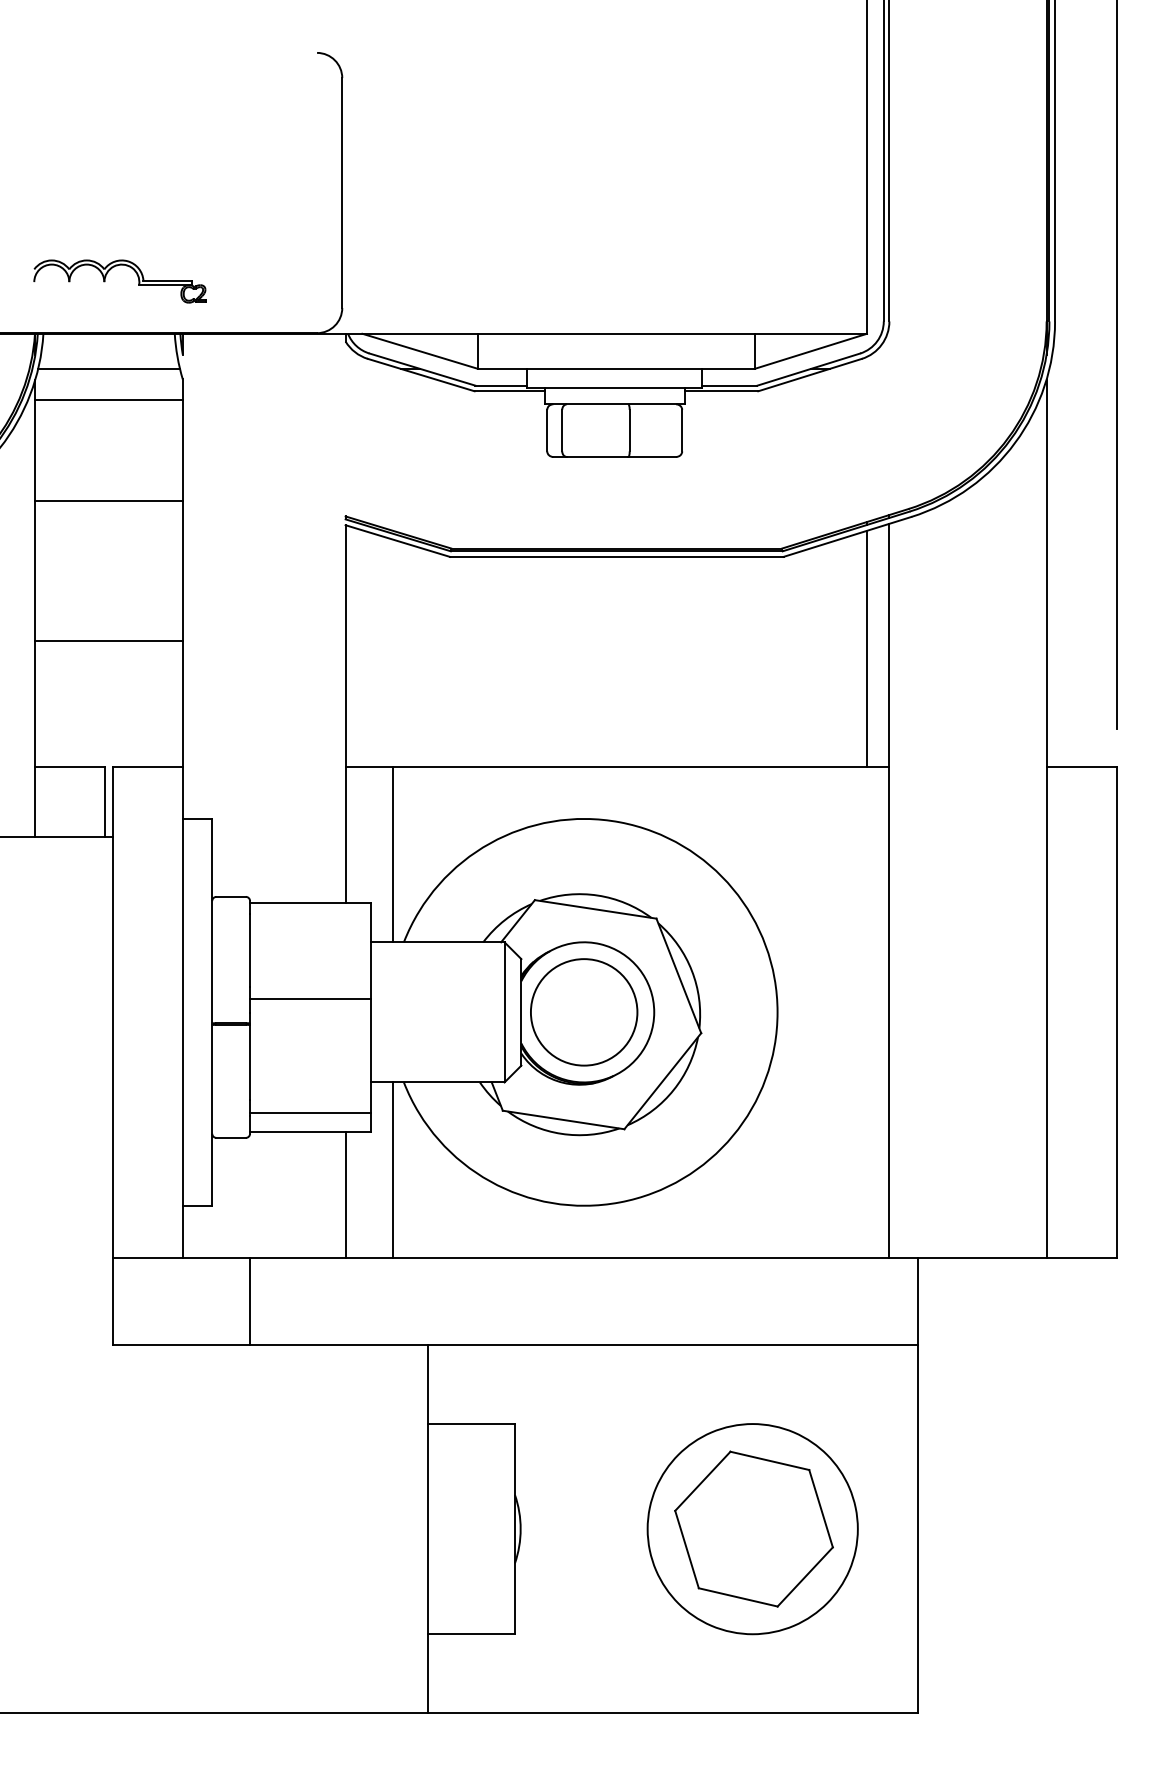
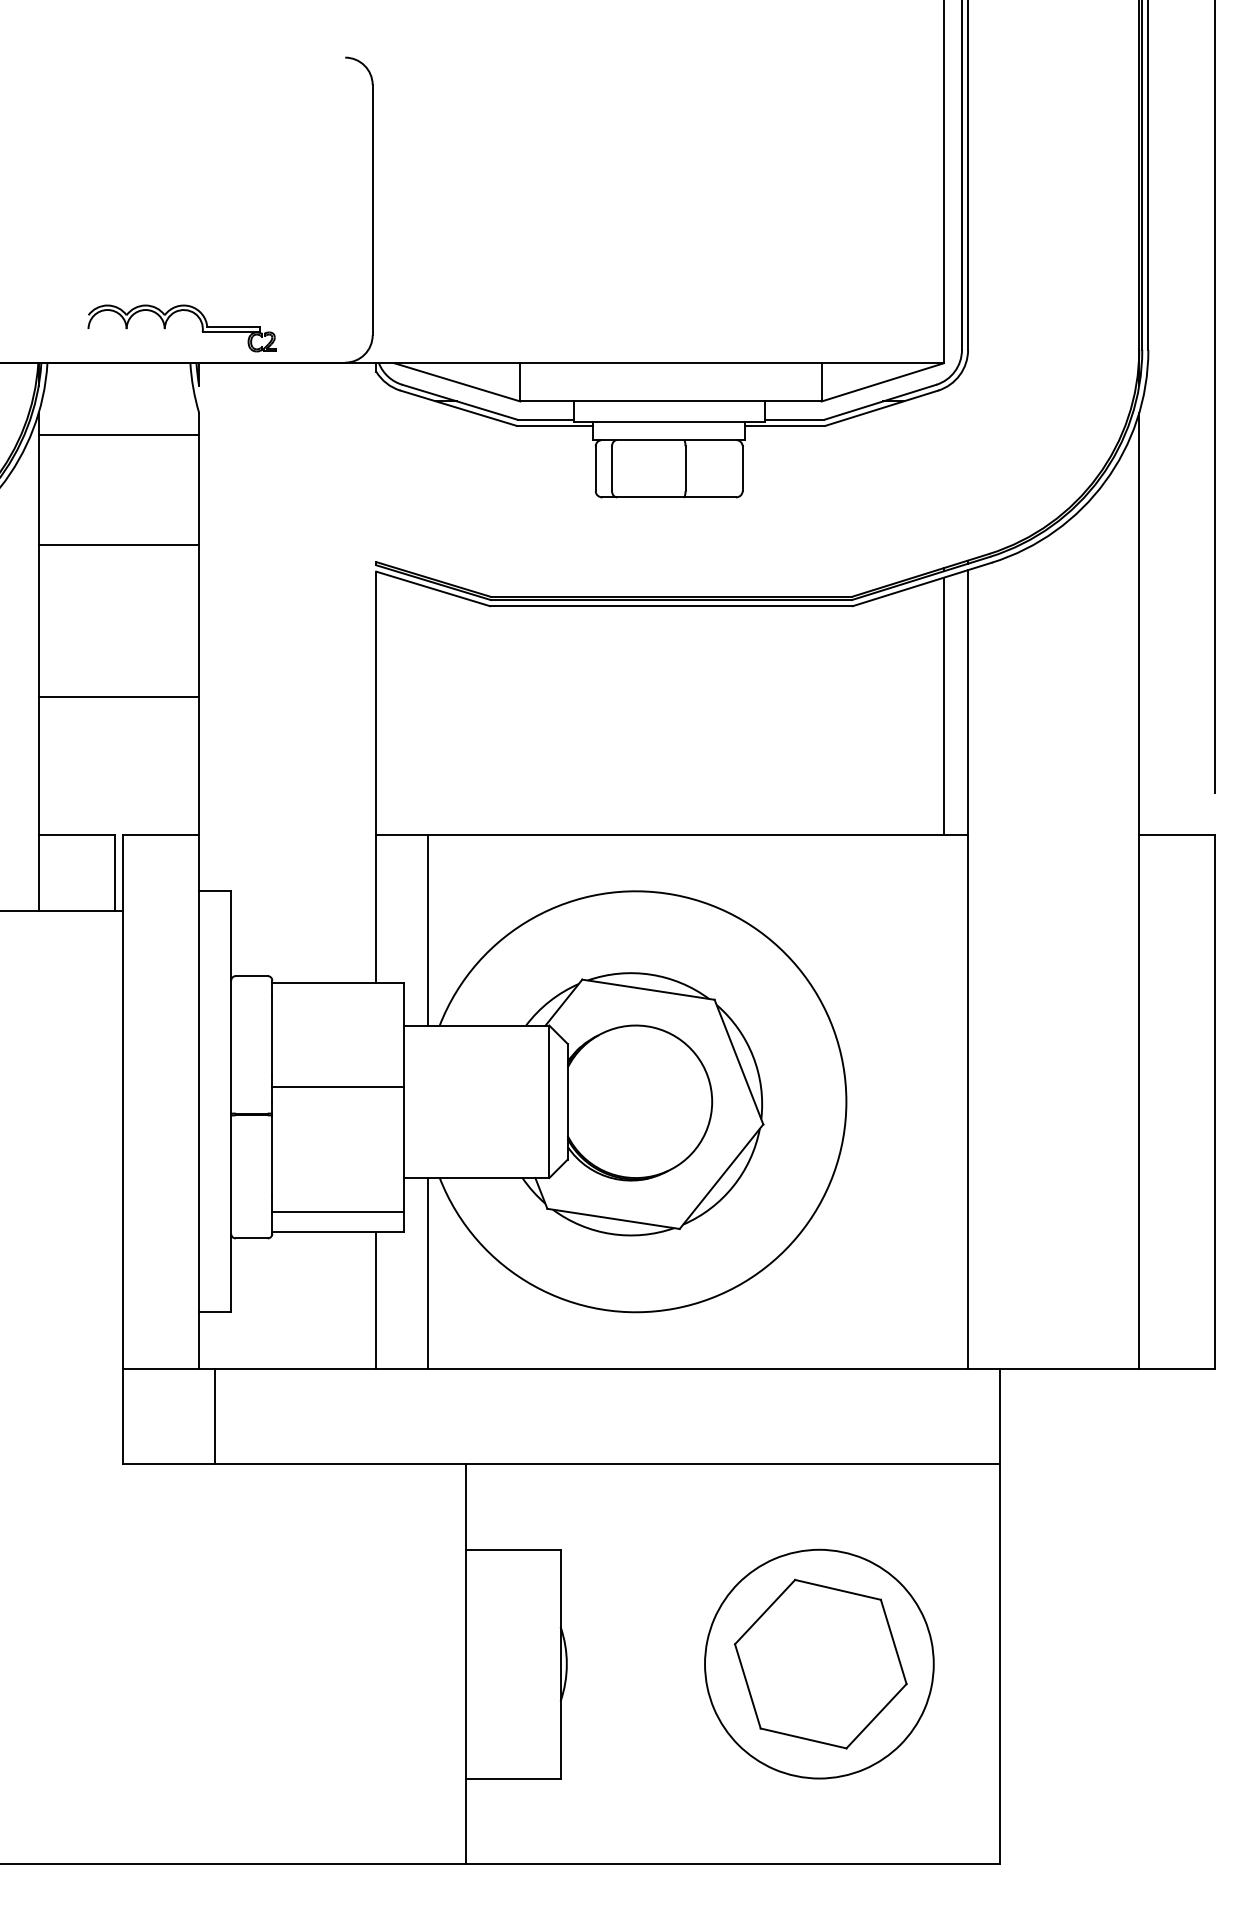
part: (105, 278) -> (166, 325), moved
line: (108, 368) -> (118, 401), removed
circle: (583, 1012) -> (635, 1101), removed
line: (250, 1301) -> (215, 1416), moved

